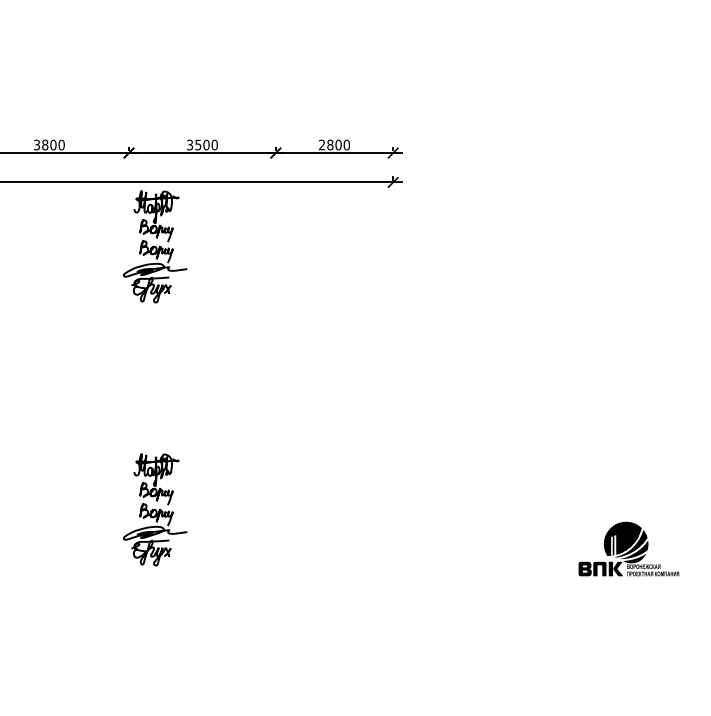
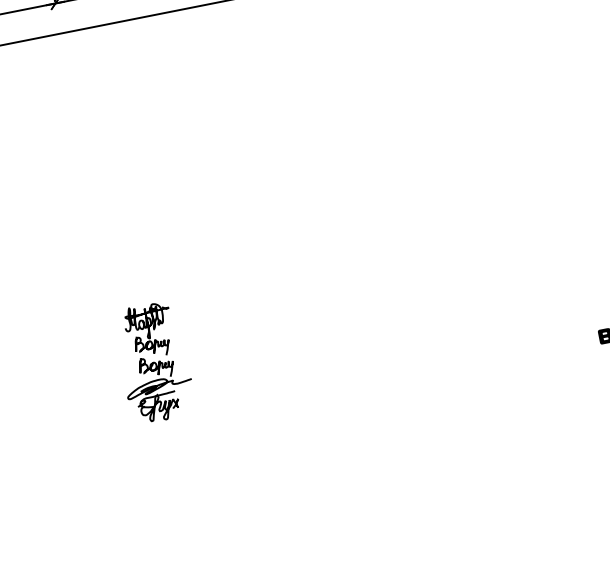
part: (155, 246) -> (101, 93), removed

